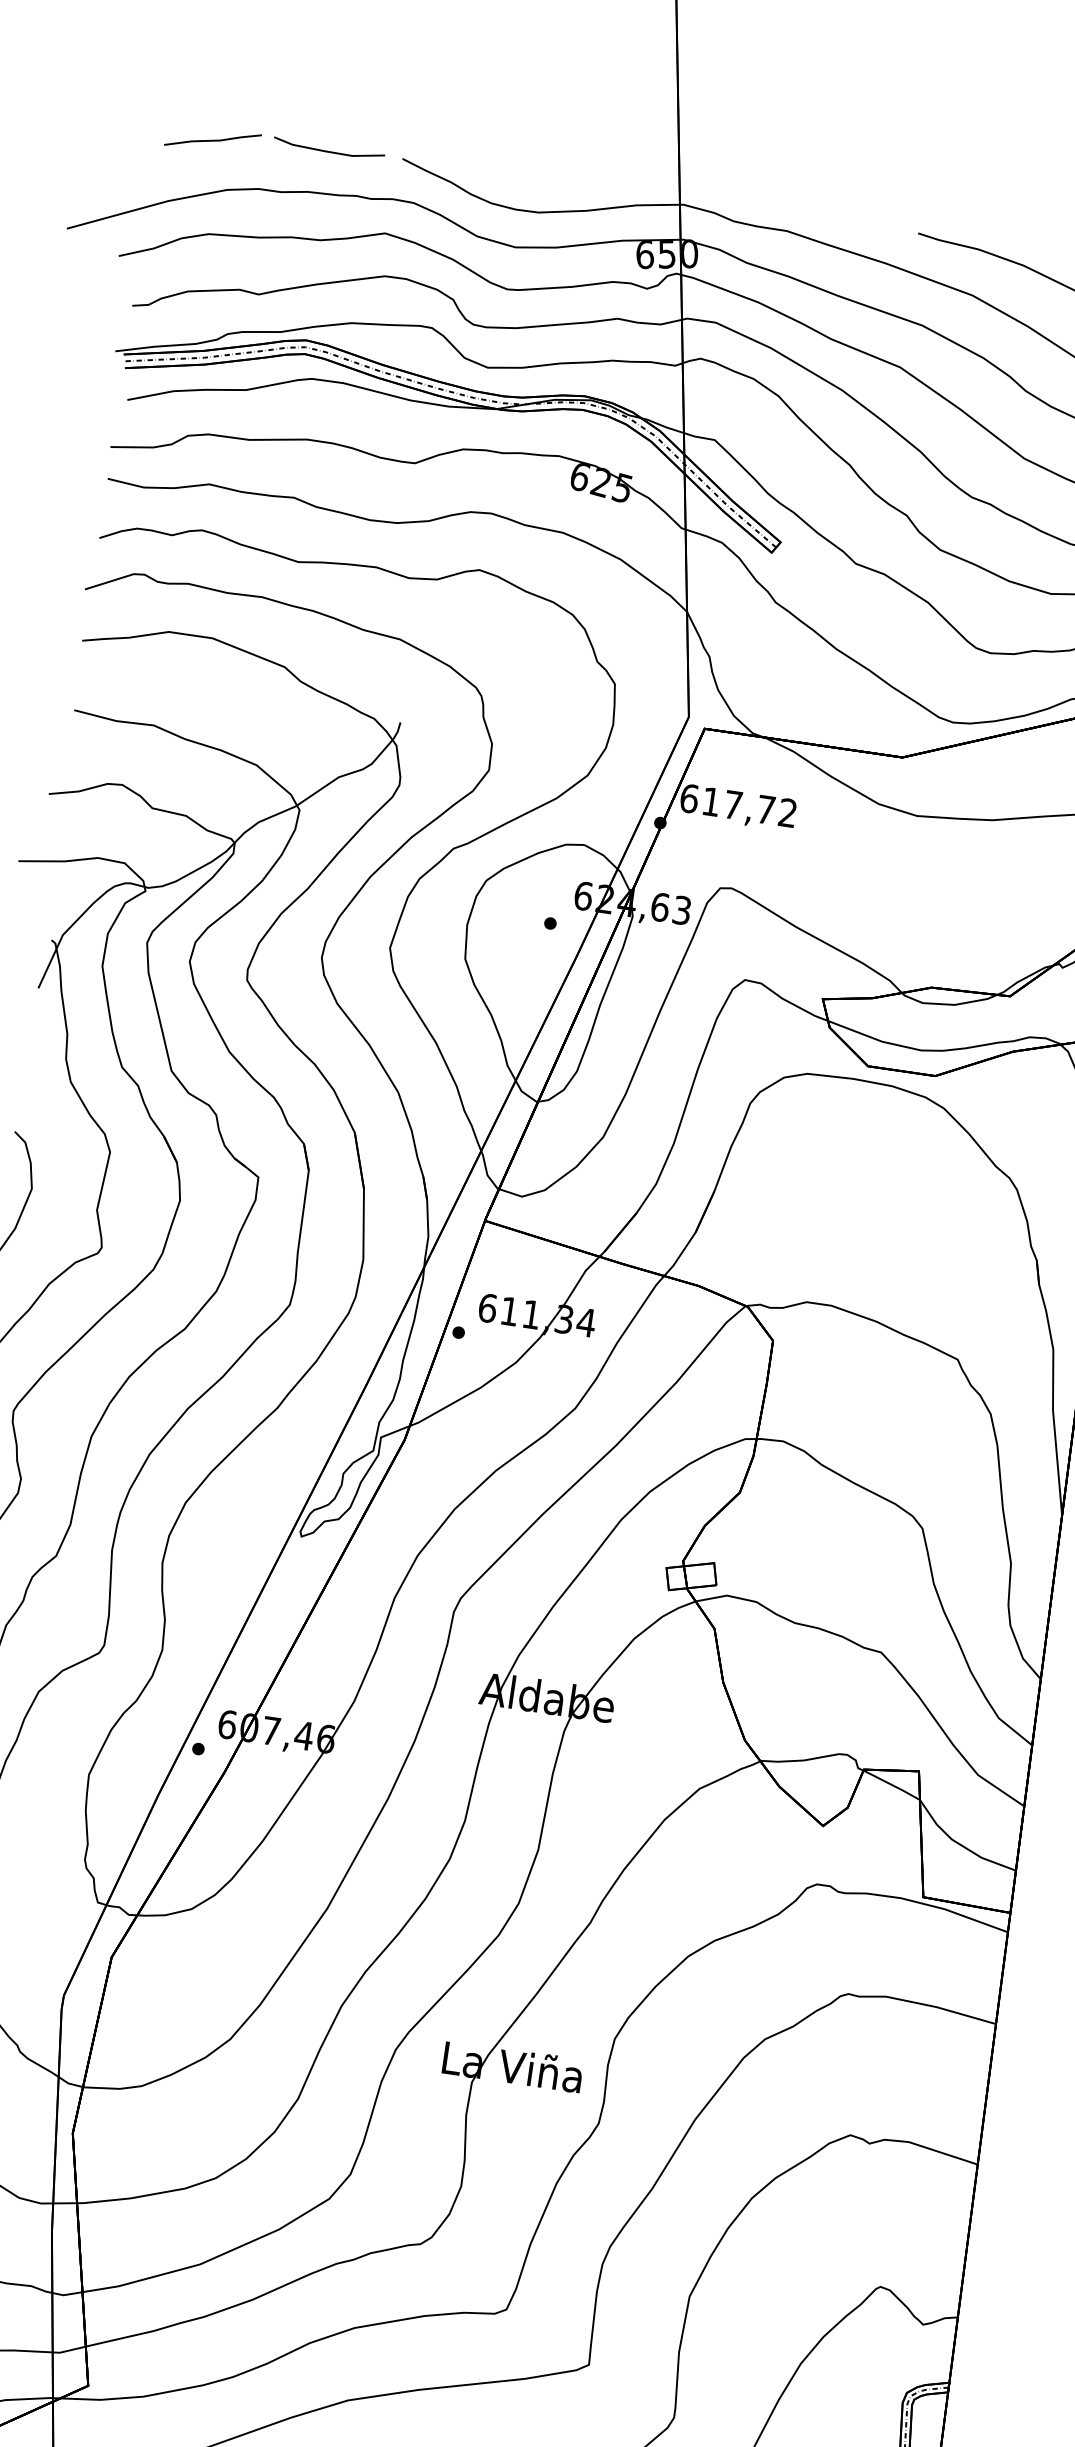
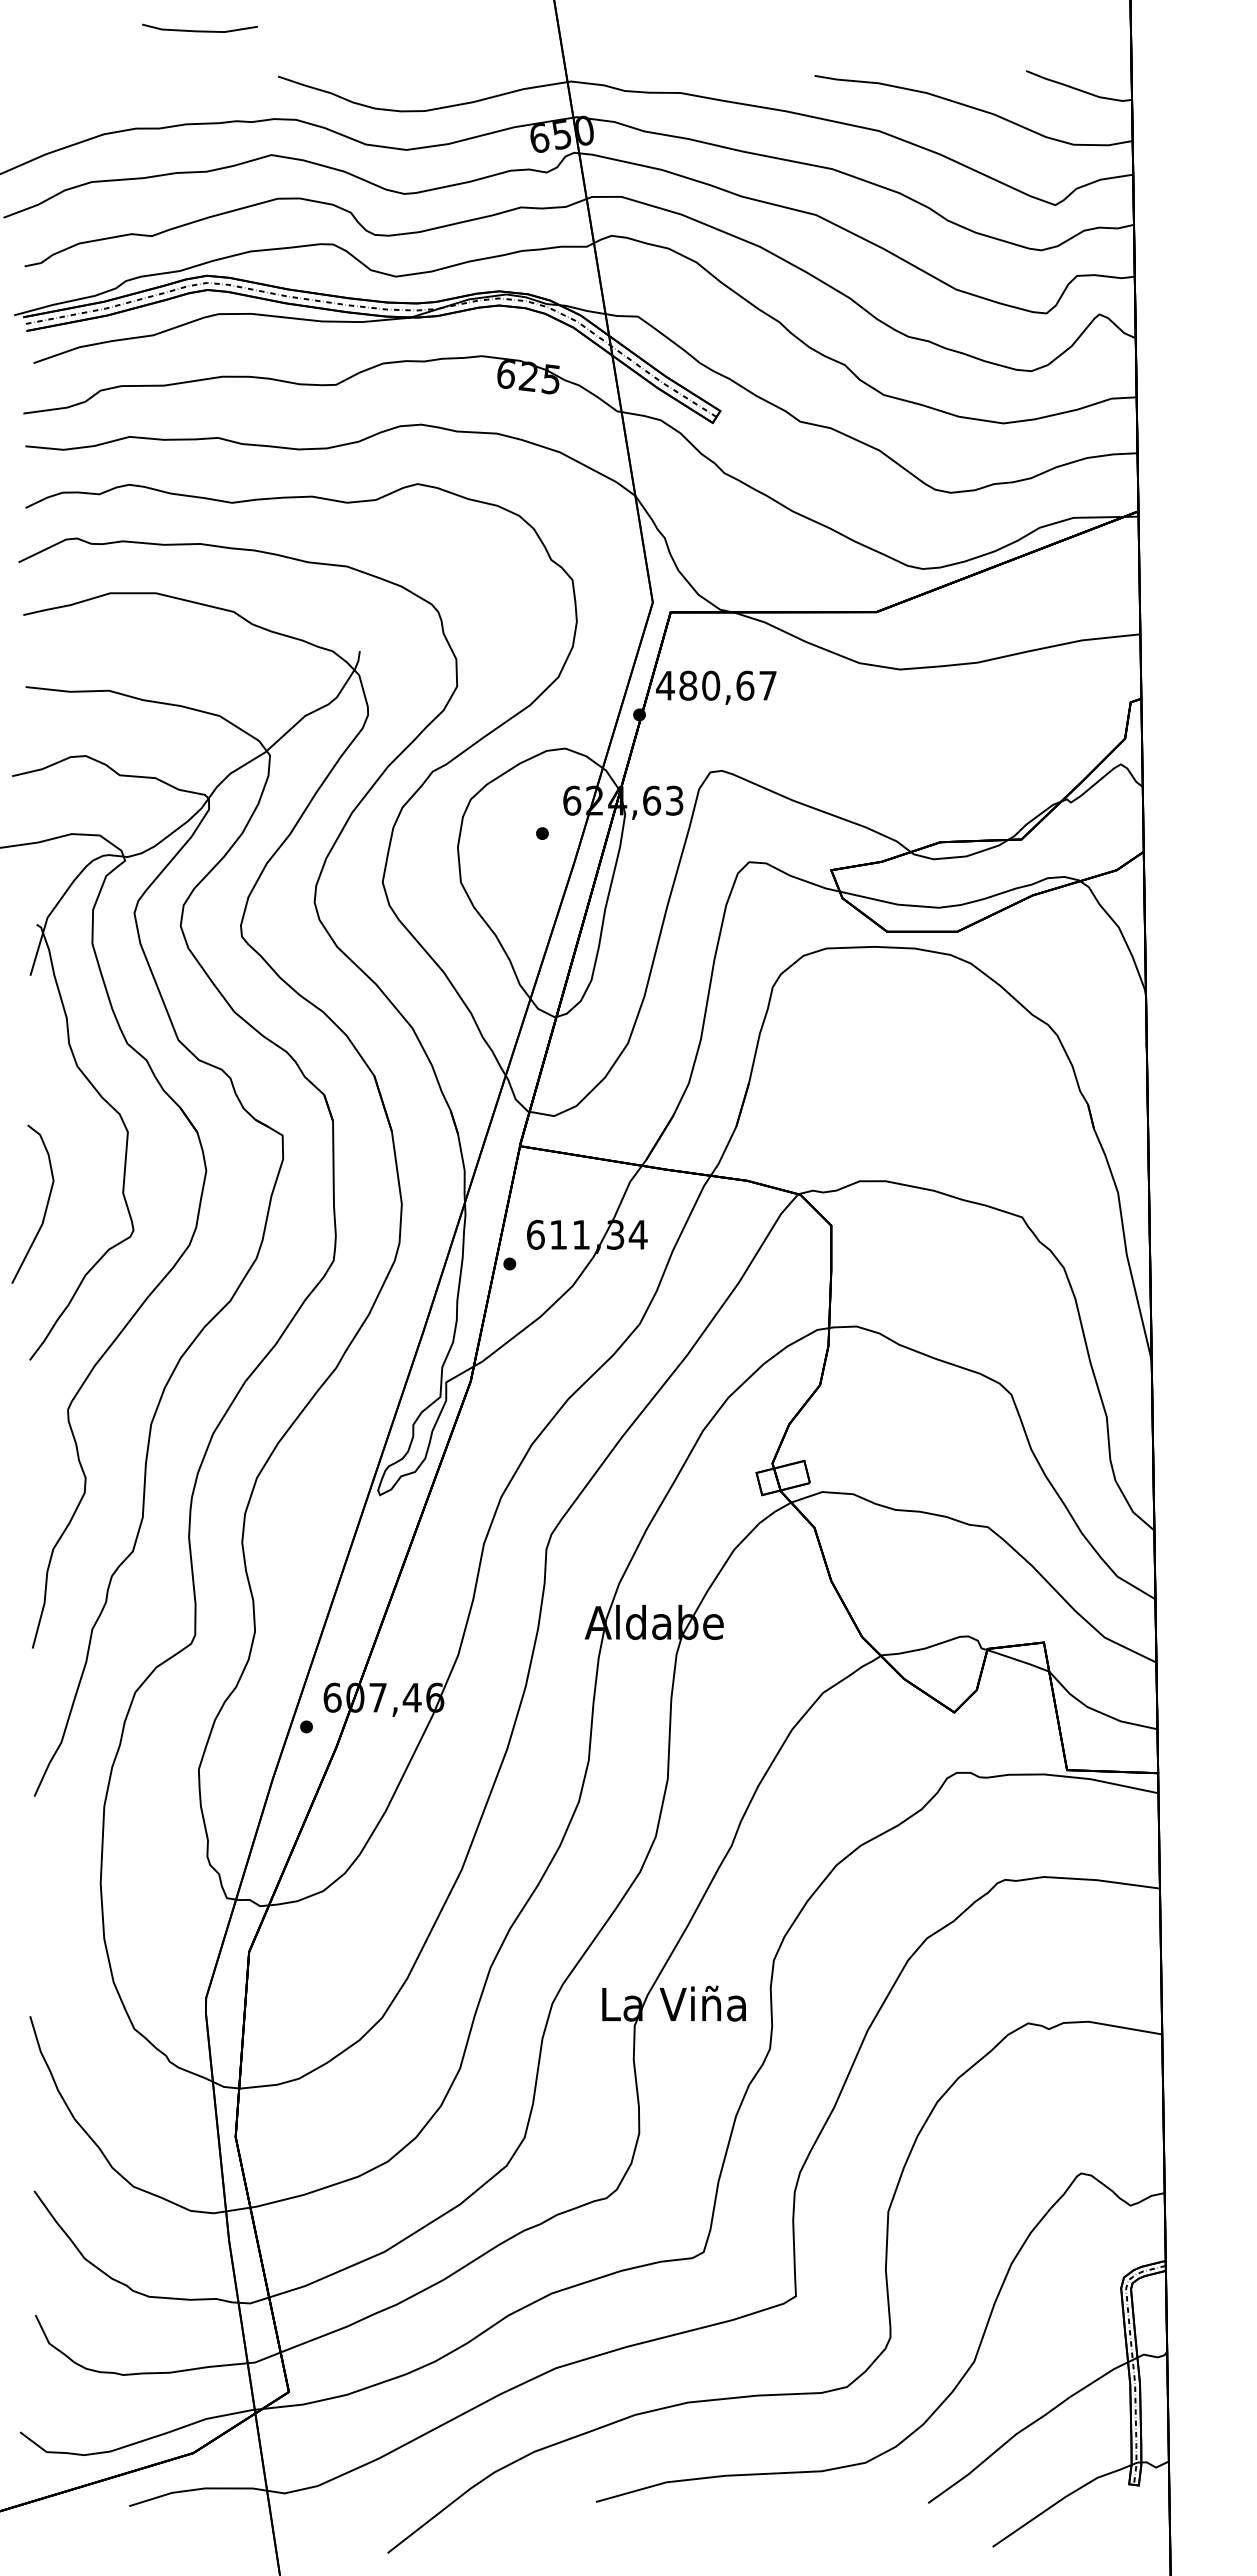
line: (213, 140) -> (82, 85), removed
line: (328, 150) -> (199, 30), moved
text: (738, 805) -> (716, 685), 617,72 -> 480,67

